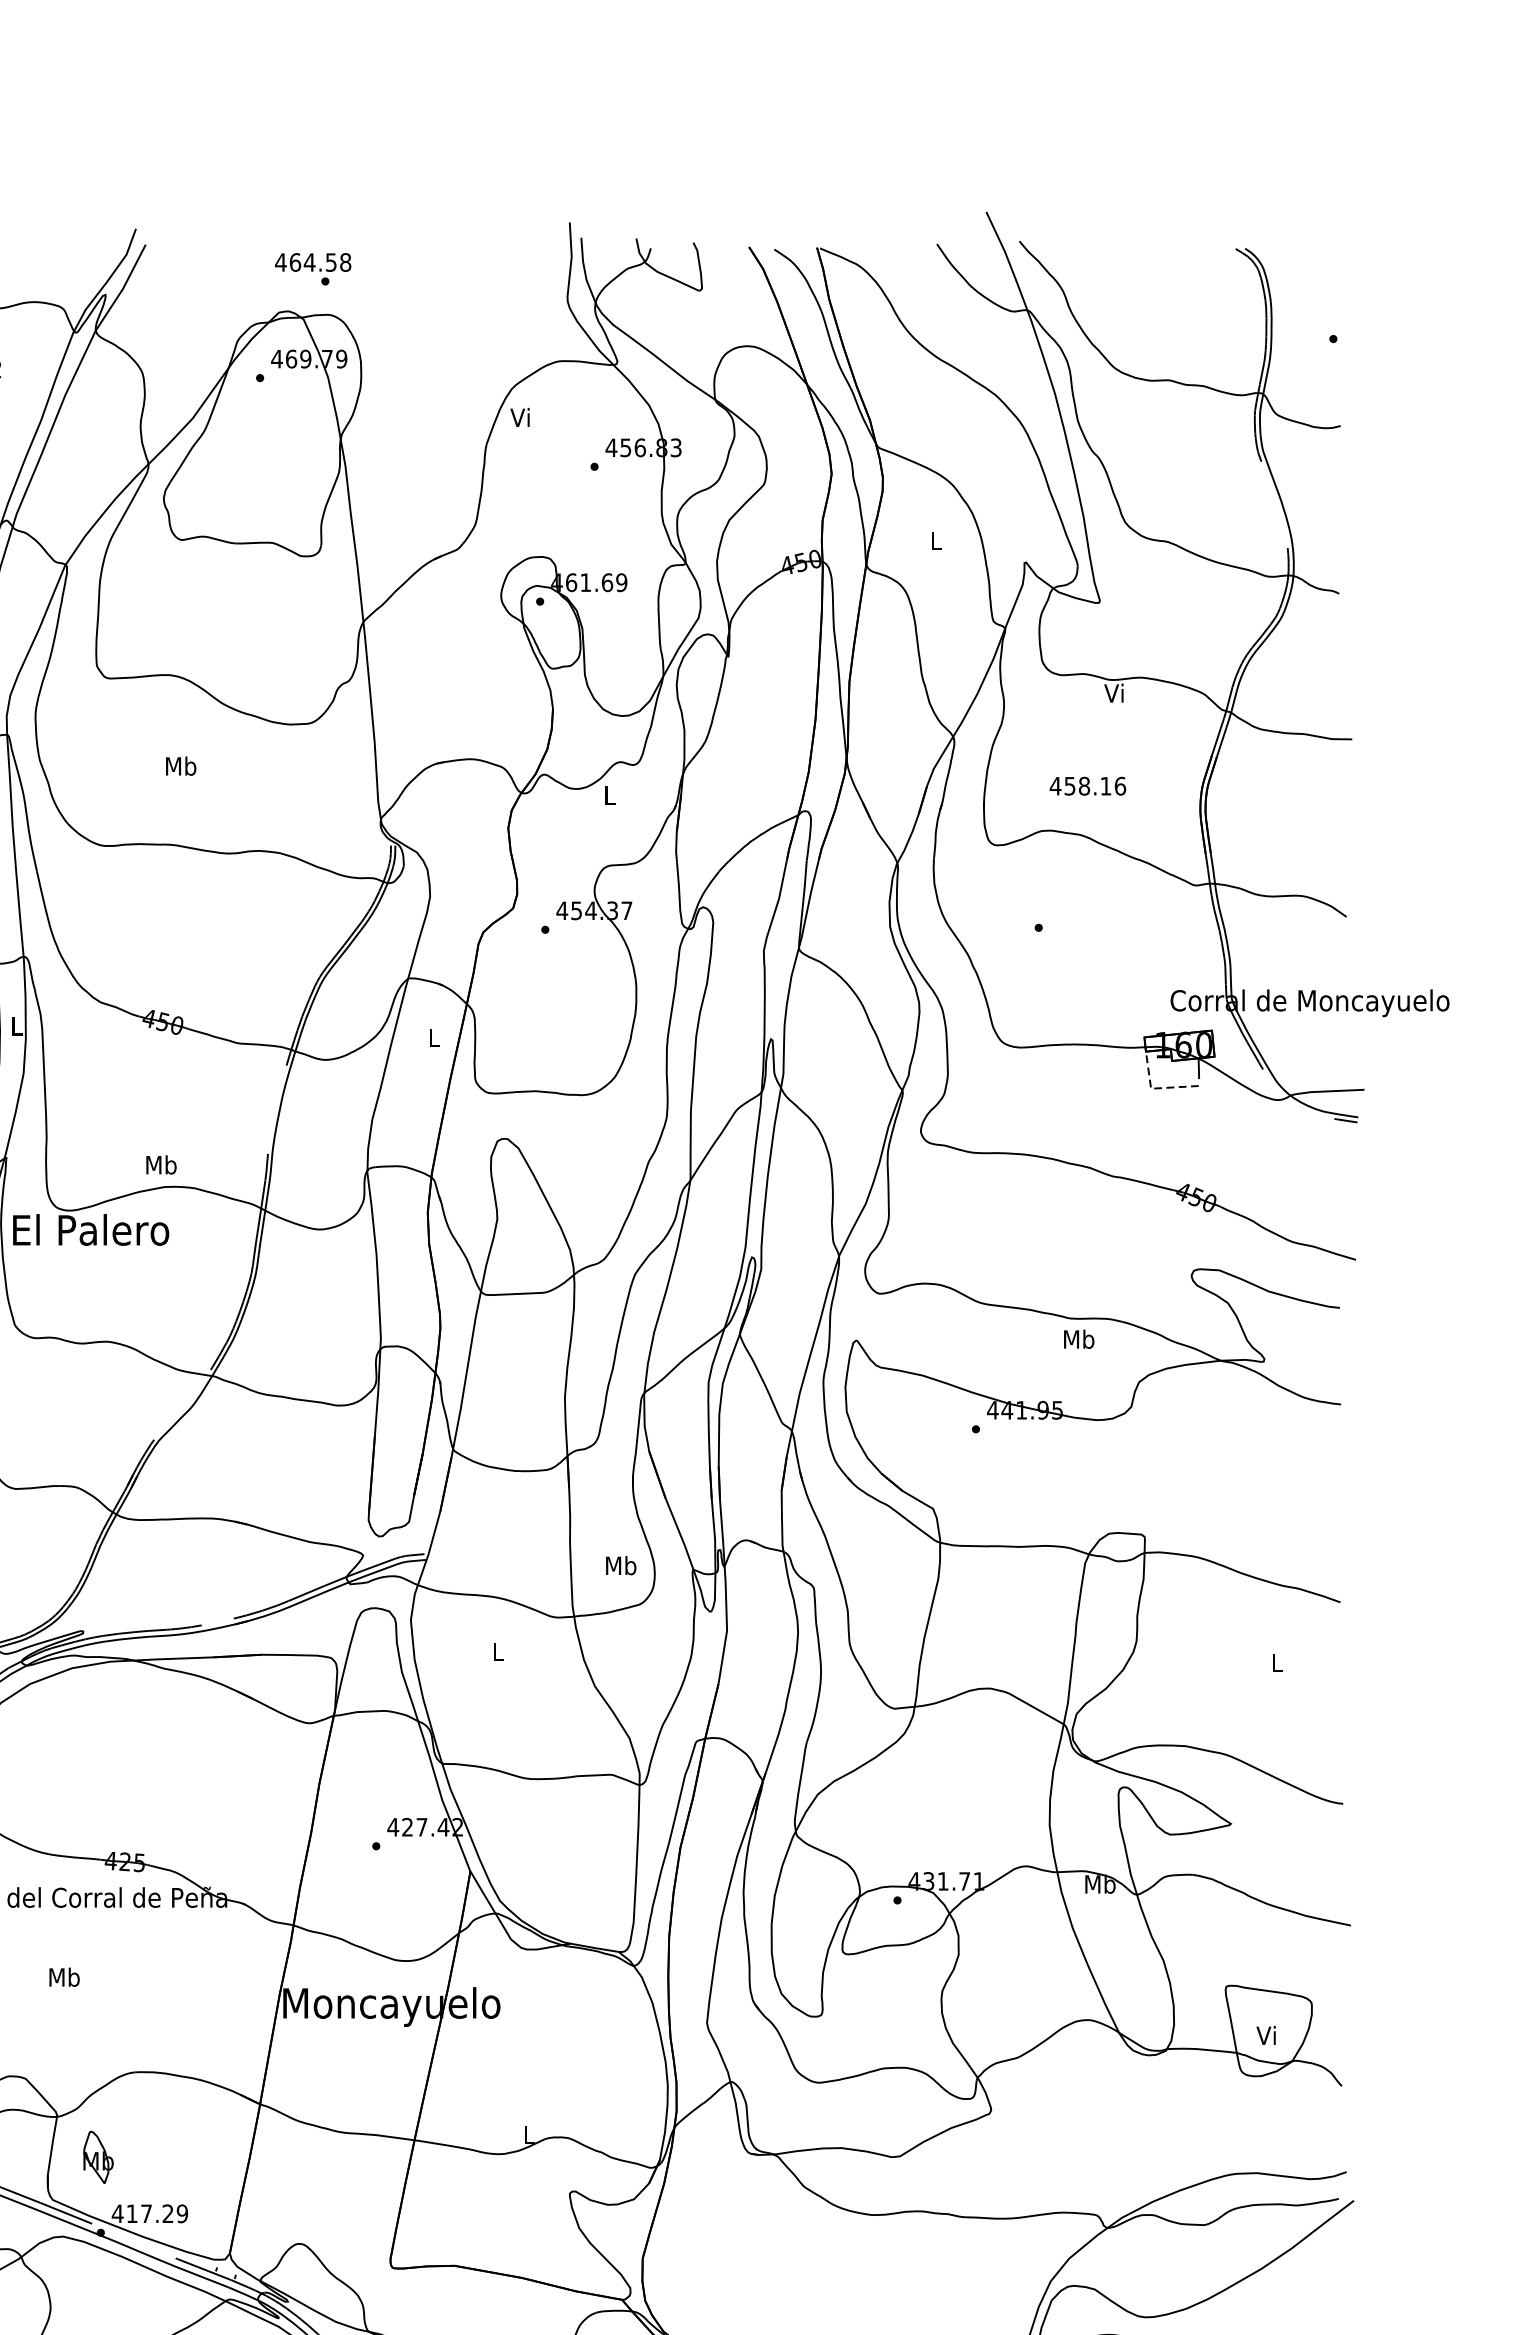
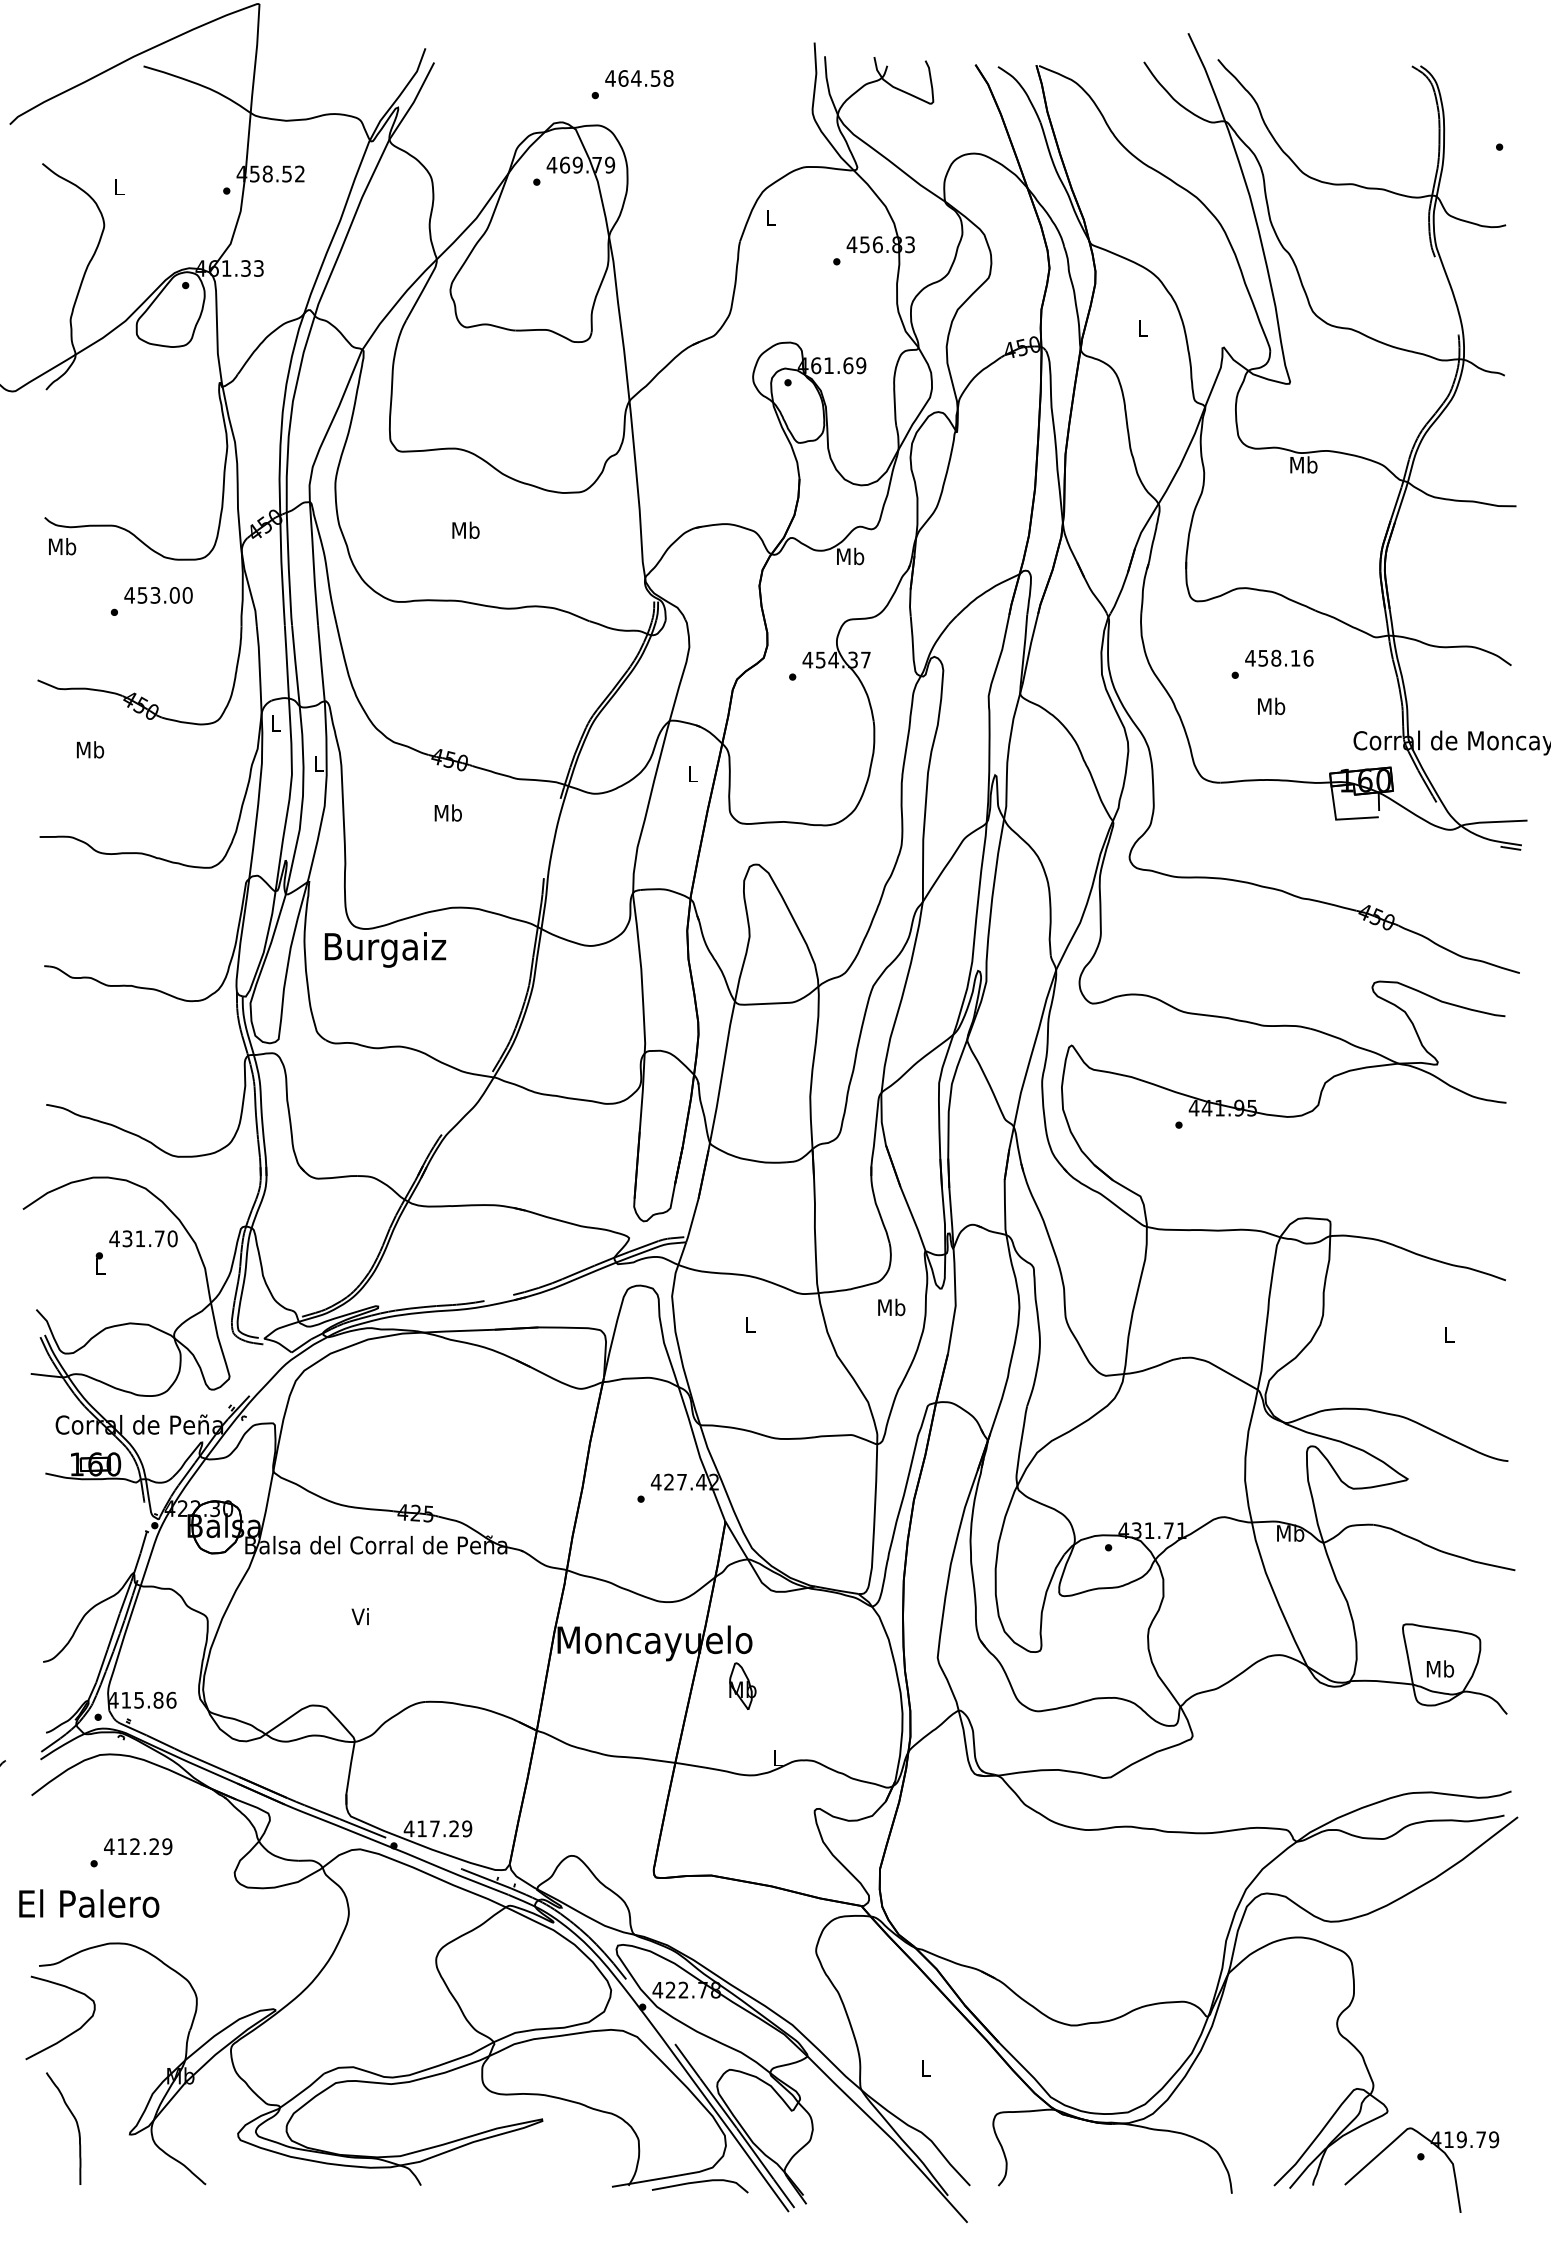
text: (313, 262) -> (639, 78), moved
text: (519, 417) -> (769, 217), Vi -> L
text: (1114, 692) -> (1303, 464), Vi -> Mb
text: (1088, 785) -> (1279, 657), moved
text: (609, 795) -> (850, 556), L -> Mb
line: (1156, 1088) -> (1340, 819), dashed -> solid
text: (160, 1164) -> (447, 812), moved
text: (91, 1233) -> (385, 949), El Palero -> Burgaiz
text: (1079, 1339) -> (1271, 706), moved
text: (620, 1565) -> (891, 1307), moved
text: (64, 1977) -> (361, 1616), Mb -> Vi
text: (1267, 2035) -> (1440, 1668), Vi -> Mb
part: (98, 2156) -> (742, 1685), moved

